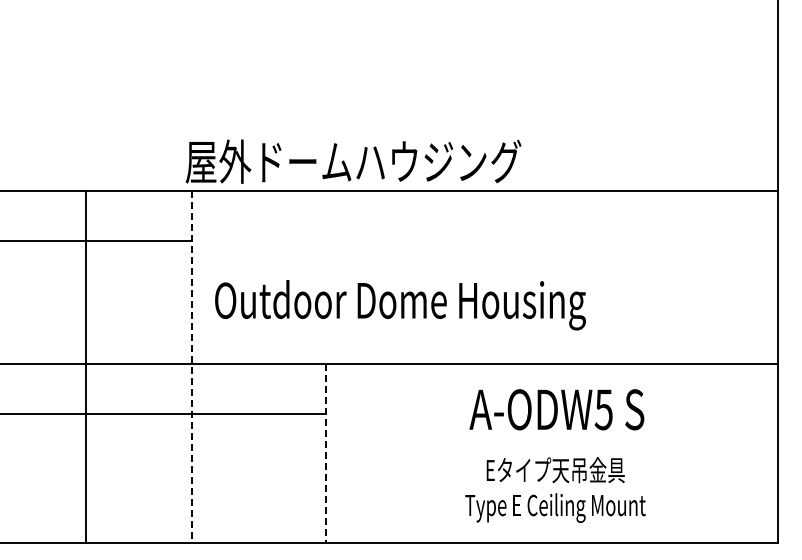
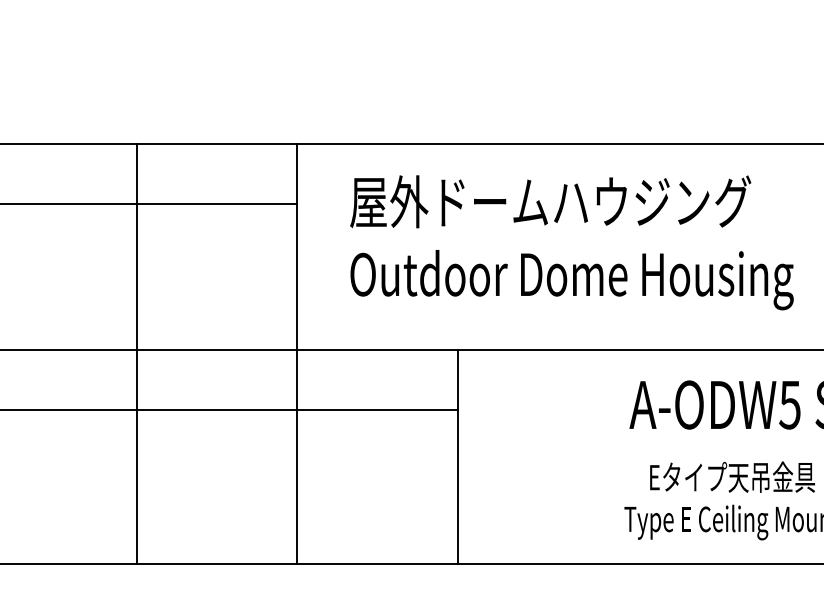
text: (353, 161) -> (550, 201), moved
text: (400, 305) -> (572, 280), moved
line: (85, 367) -> (137, 354), moved
line: (191, 367) -> (297, 354), dashed -> solid
line: (325, 453) -> (457, 457), dashed -> solid

